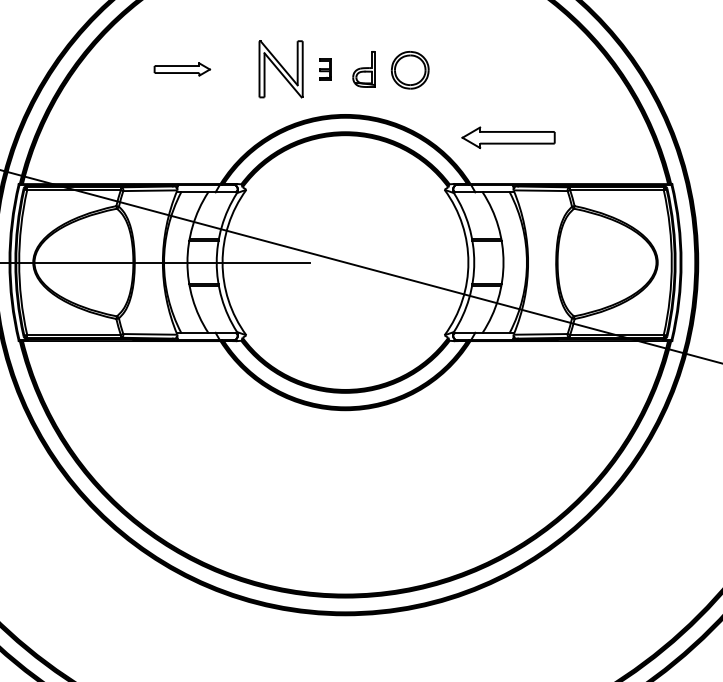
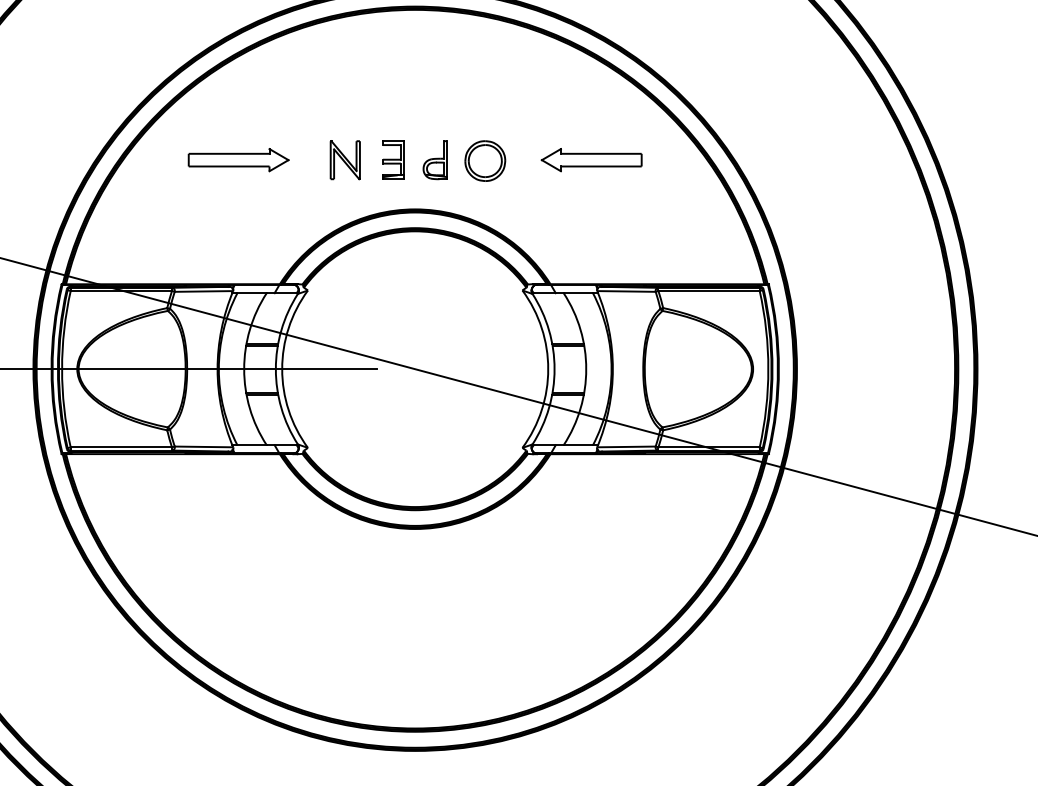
part: (325, 68) -> (393, 159), size x1.67
part: (182, 69) -> (238, 160), size x1.67
part: (280, 69) -> (344, 160), size x0.62
part: (508, 138) -> (591, 160), moved

